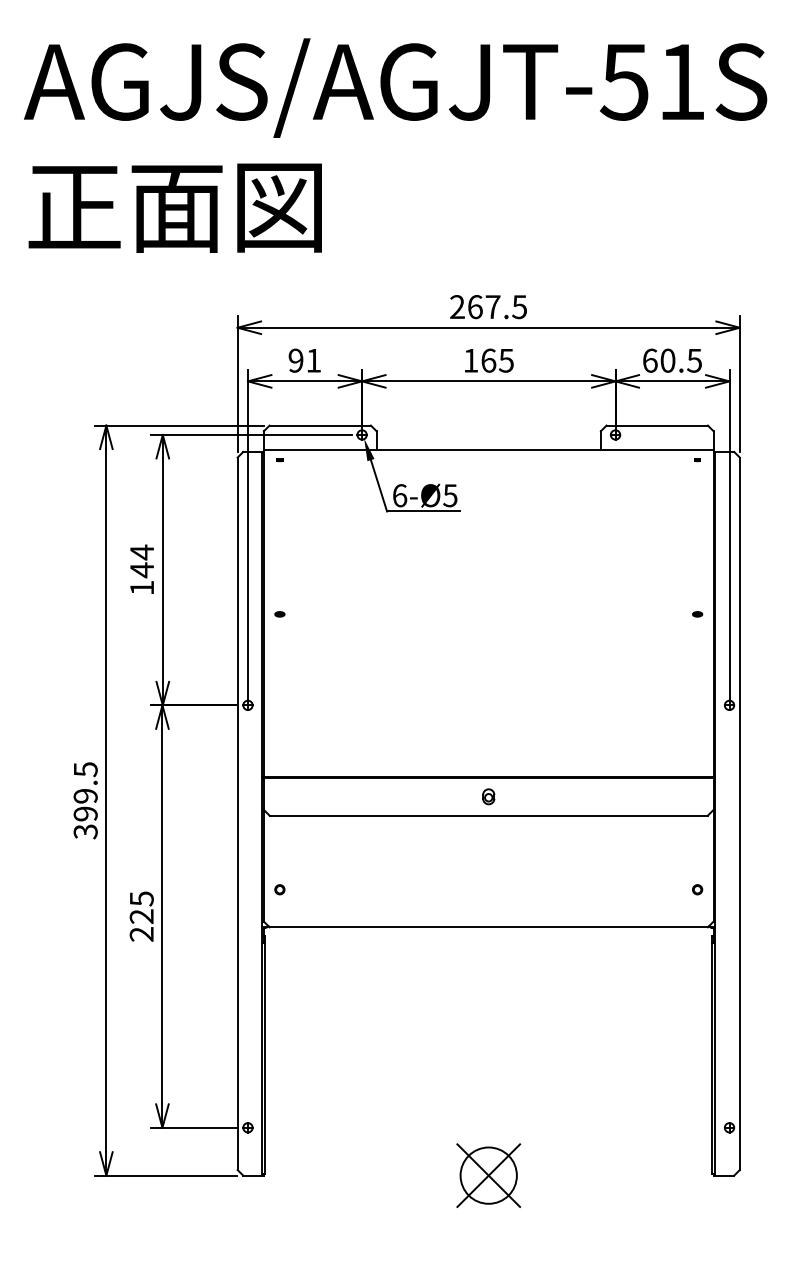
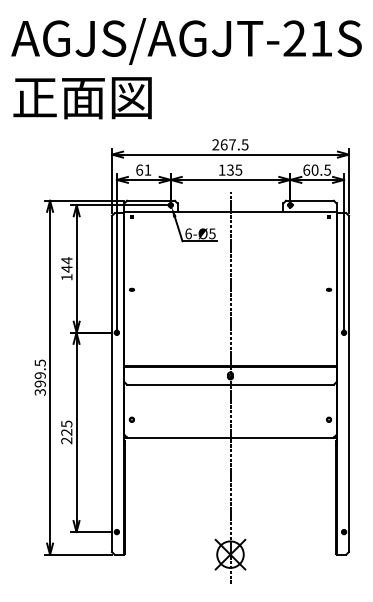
text: (624, 81) -> (294, 38), AGJS/AGJT-51S -> AGJS/AGJT-21S
text: (295, 359) -> (139, 169), 91 -> 61
text: (488, 359) -> (230, 169), 165 -> 135
line: (488, 821) -> (230, 387), added

